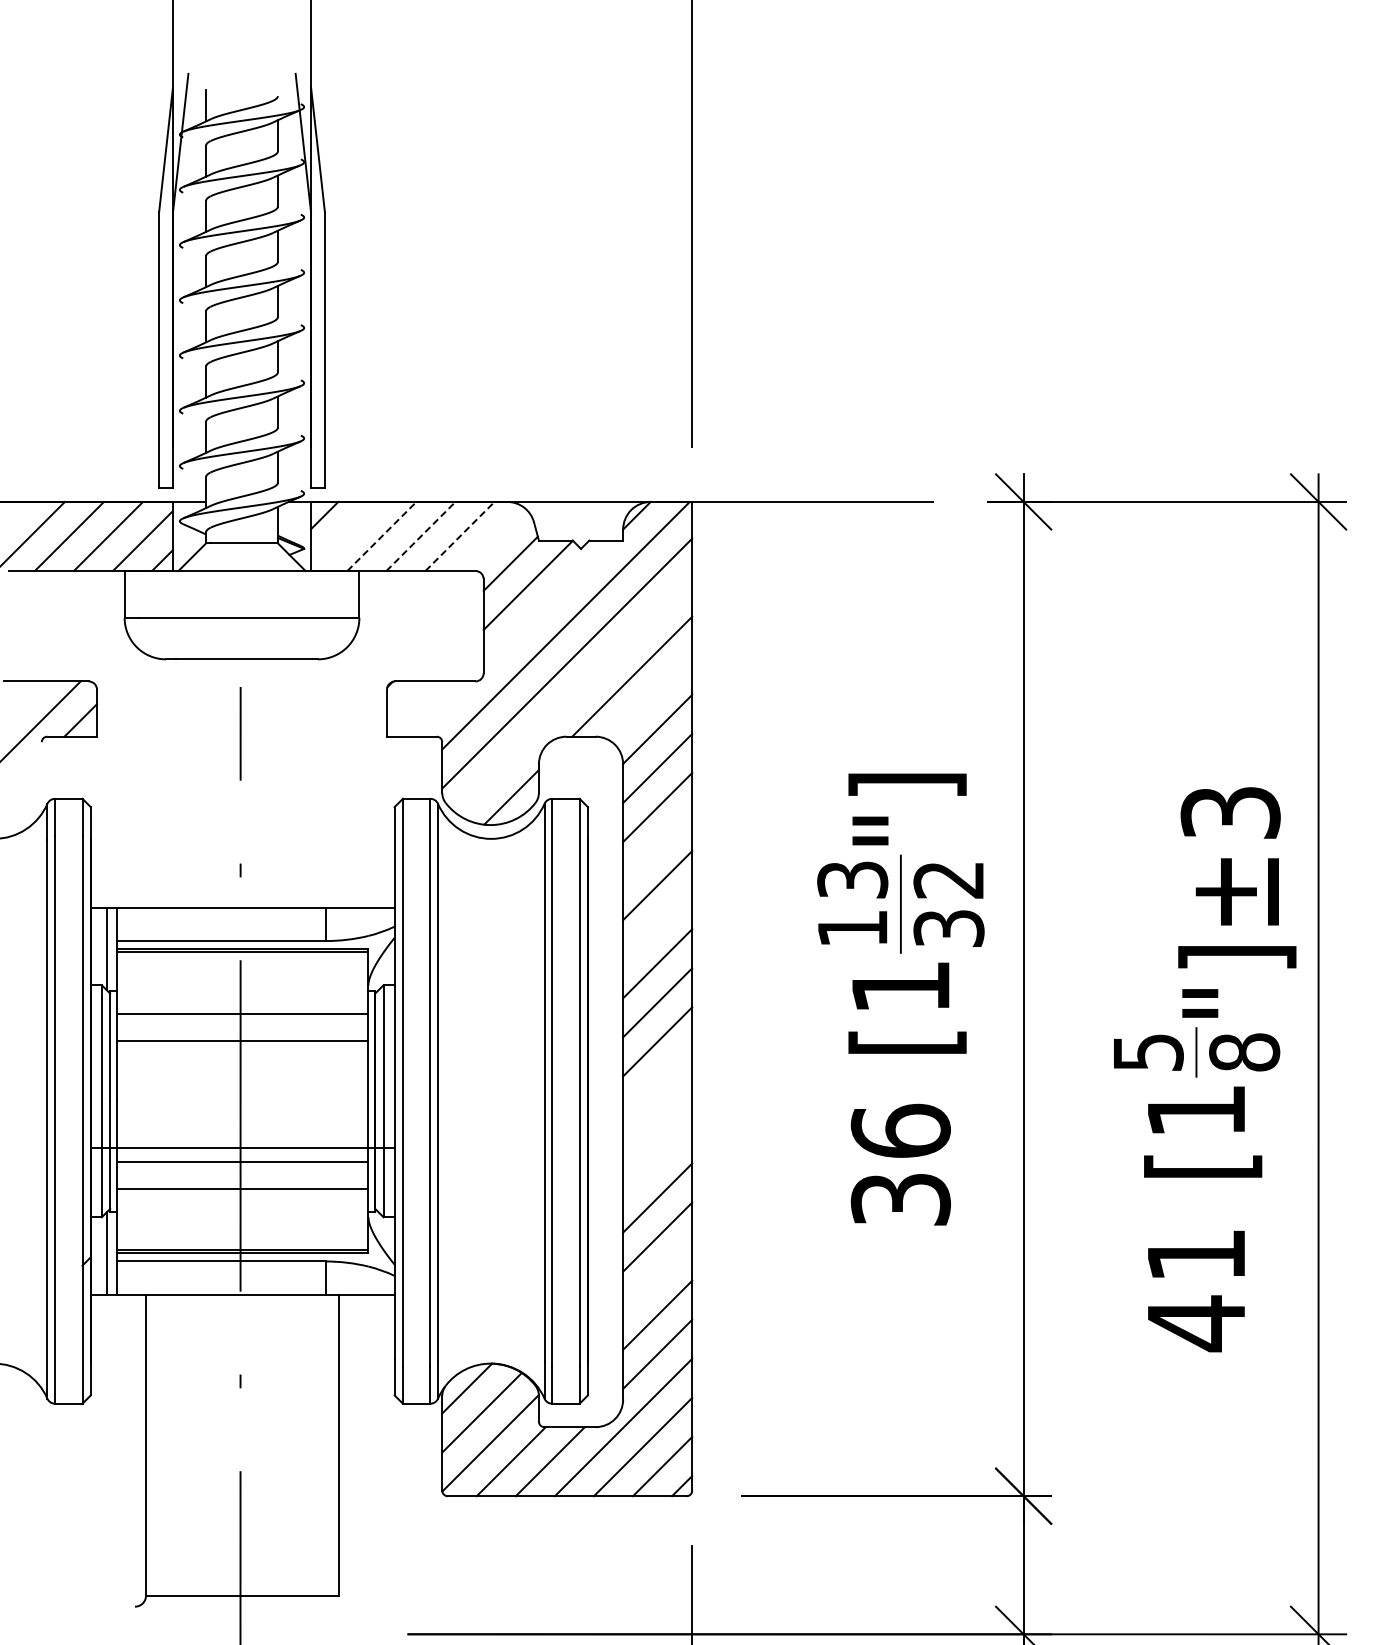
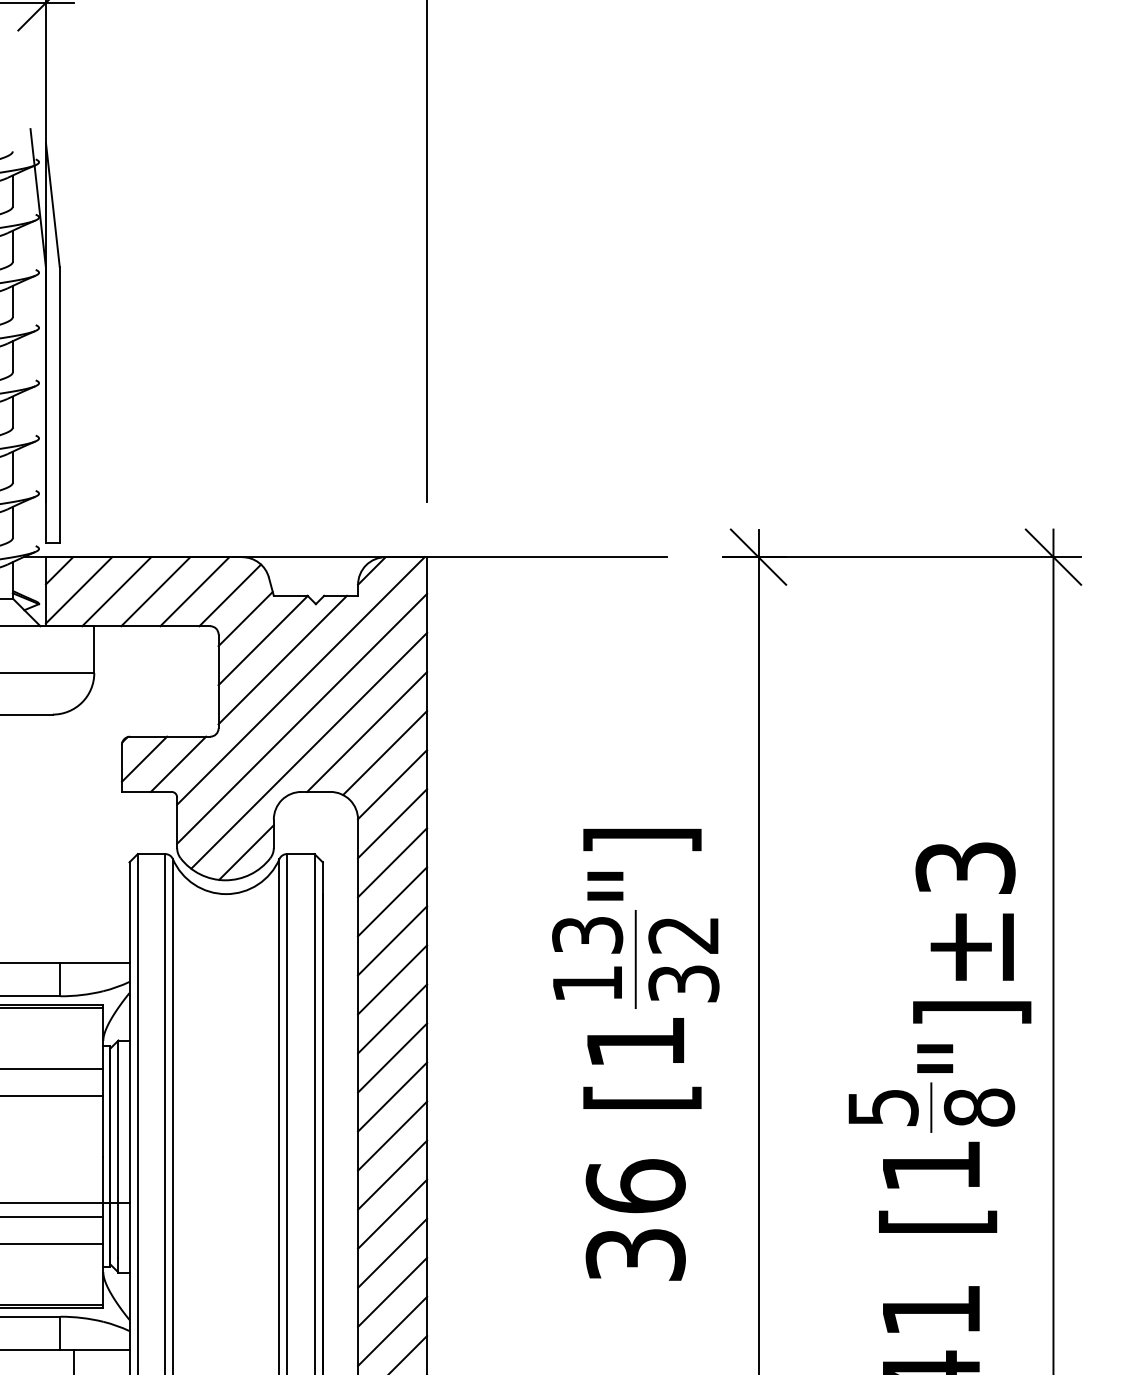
line: (344, 534) -> (79, 589), added
line: (381, 536) -> (116, 591), dashed -> solid
line: (420, 536) -> (155, 591), dashed -> solid
line: (460, 536) -> (195, 591), dashed -> solid
line: (495, 539) -> (230, 594), added
line: (547, 604) -> (282, 659), added
line: (574, 695) -> (309, 750), added
line: (650, 697) -> (385, 752), added
line: (409, 703) -> (144, 758), added
line: (443, 708) -> (178, 763), added
line: (657, 846) -> (392, 901), added
line: (657, 924) -> (392, 979), added
line: (657, 1080) -> (392, 1135), added
line: (657, 1119) -> (392, 1174), added
line: (657, 1158) -> (392, 1213), added
line: (657, 1275) -> (392, 1330), added

